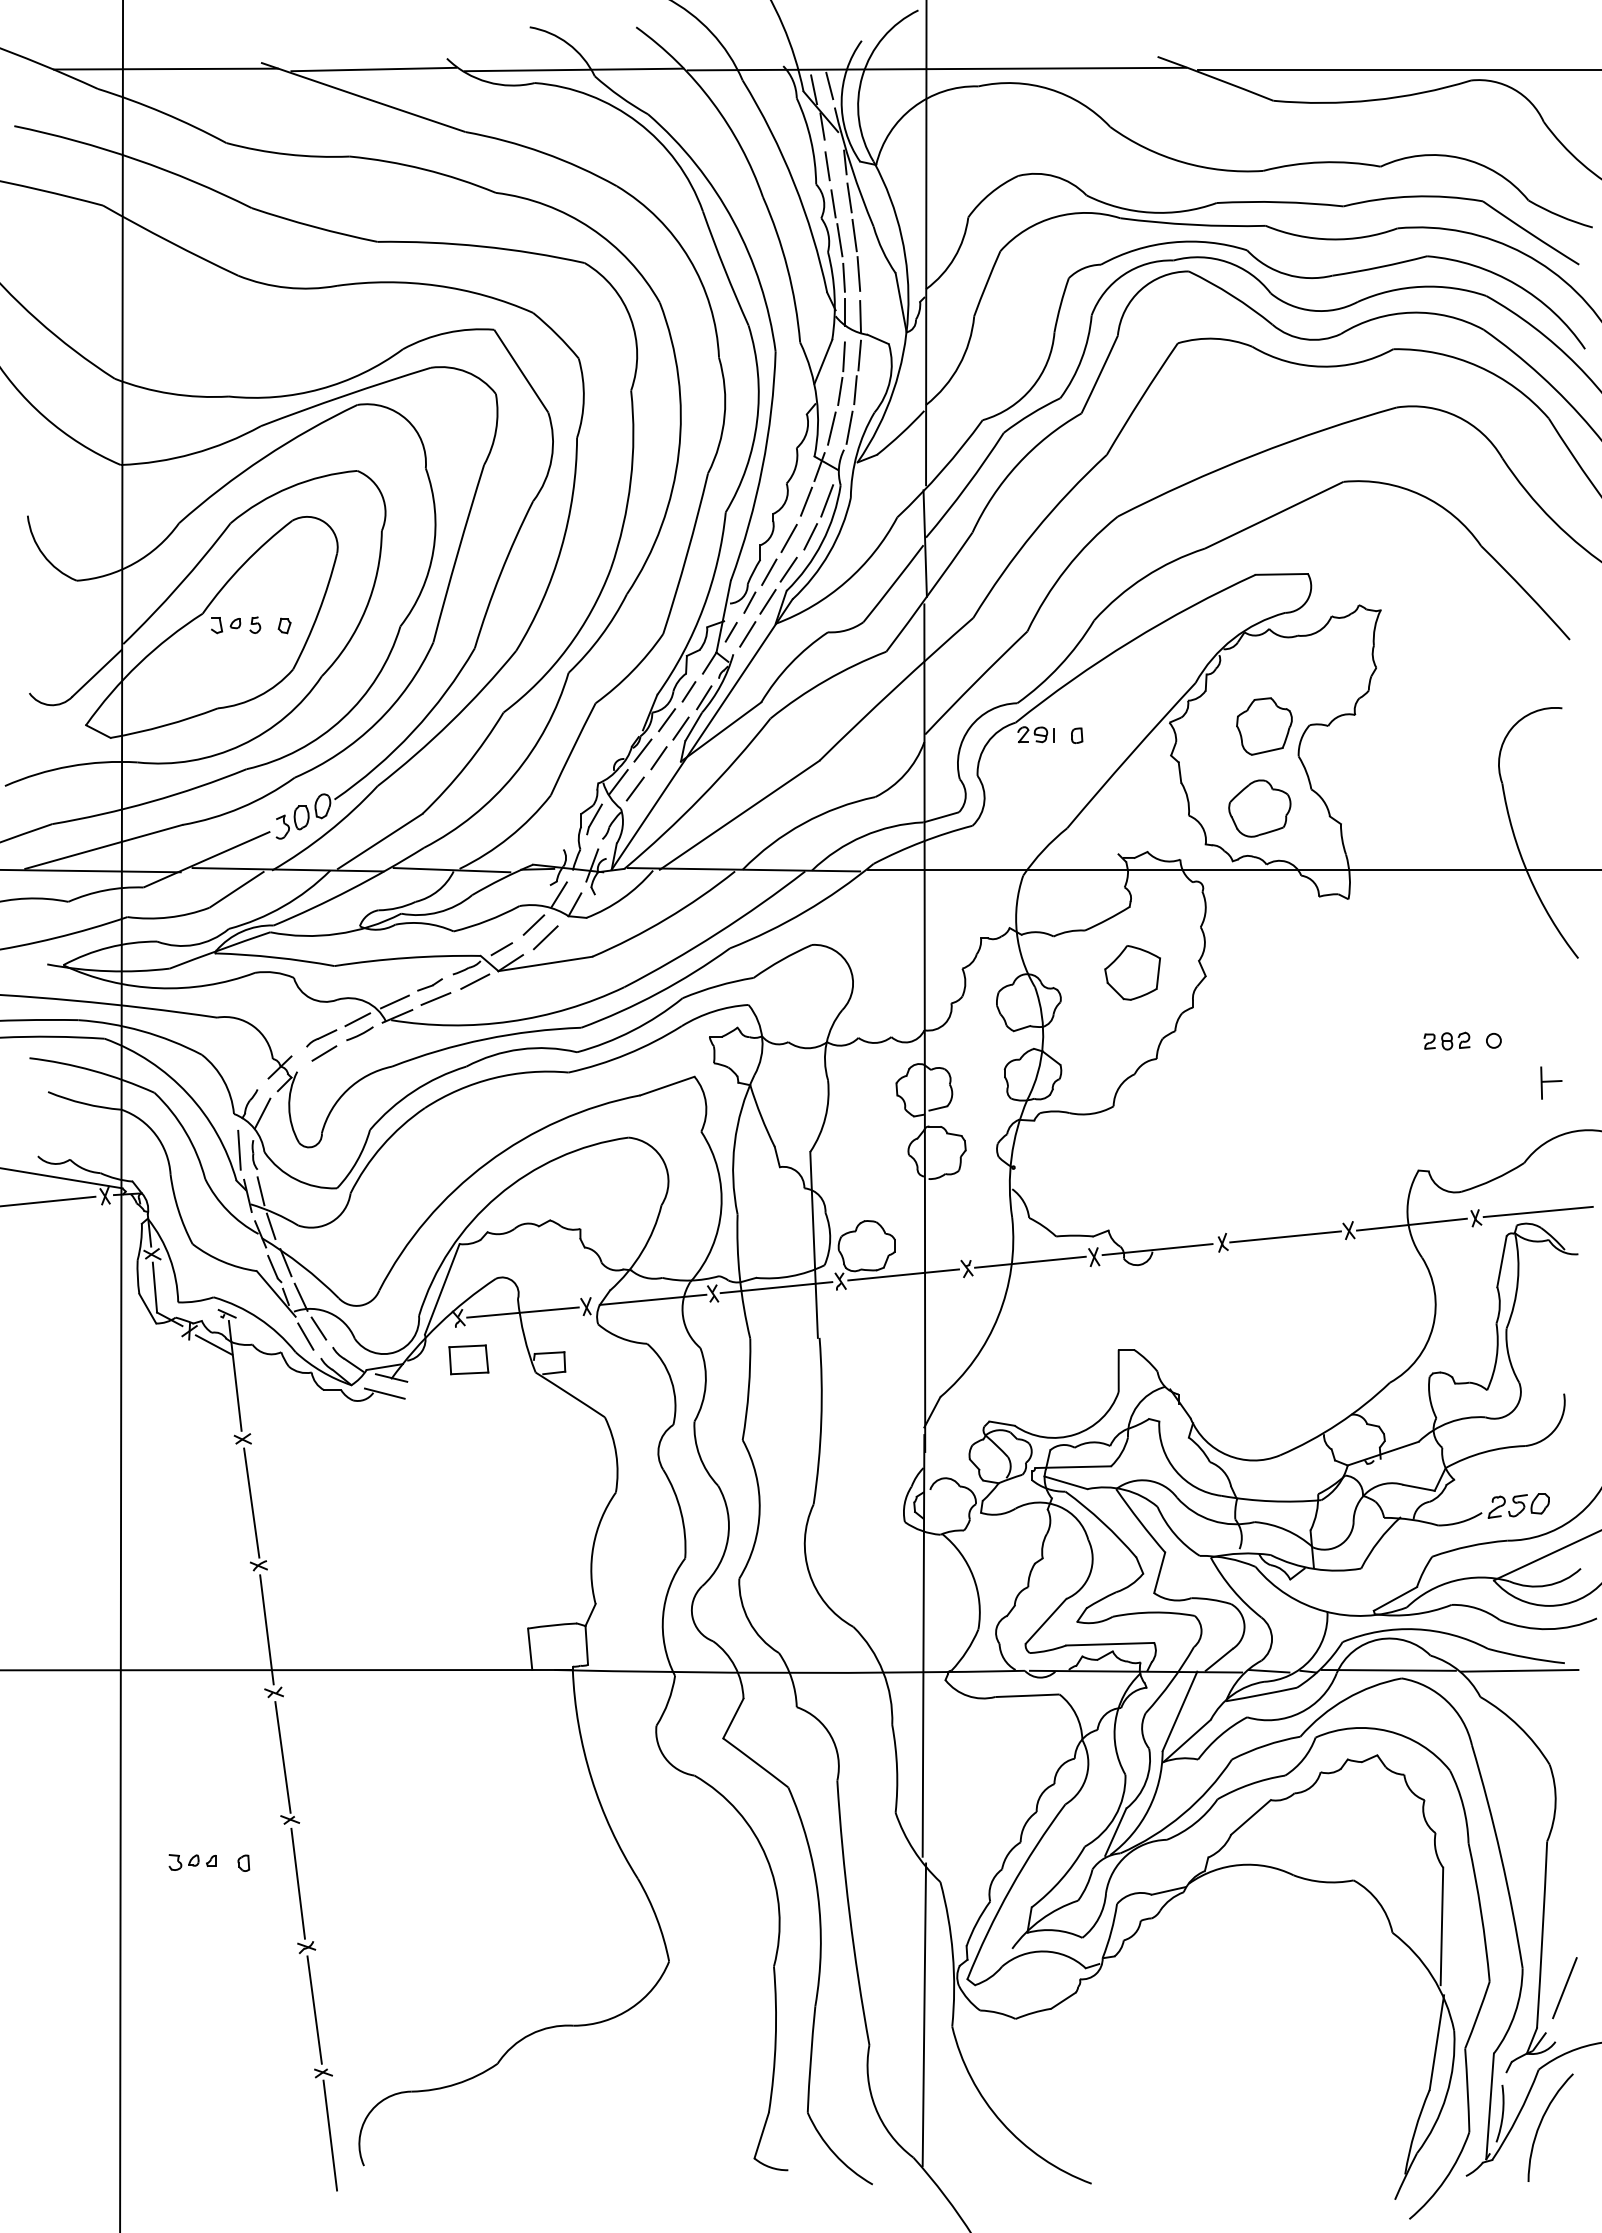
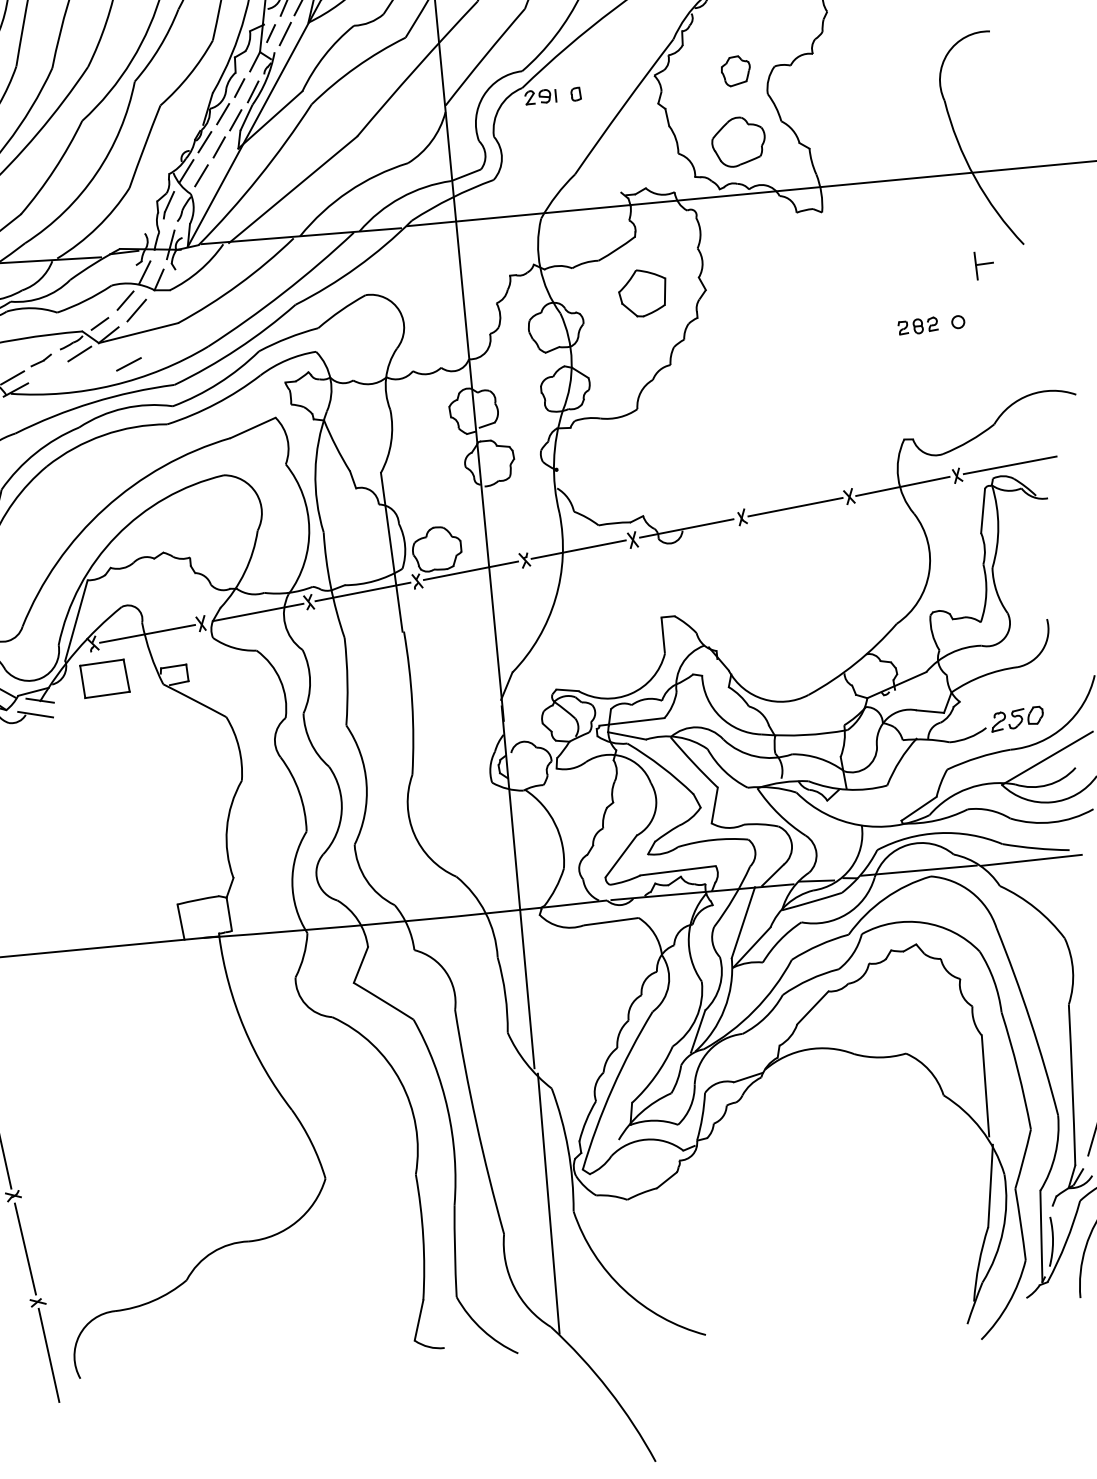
part: (1264, 726) -> (736, 71), size x0.6
line: (435, 998) -> (128, 363), moved
part: (1551, 1082) -> (984, 264), moved
part: (468, 1359) -> (104, 678), size x1.4

